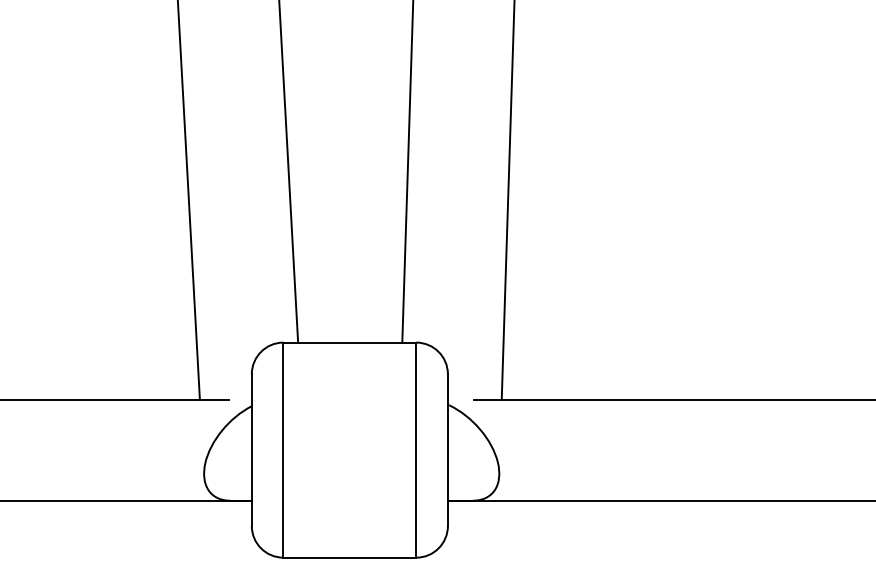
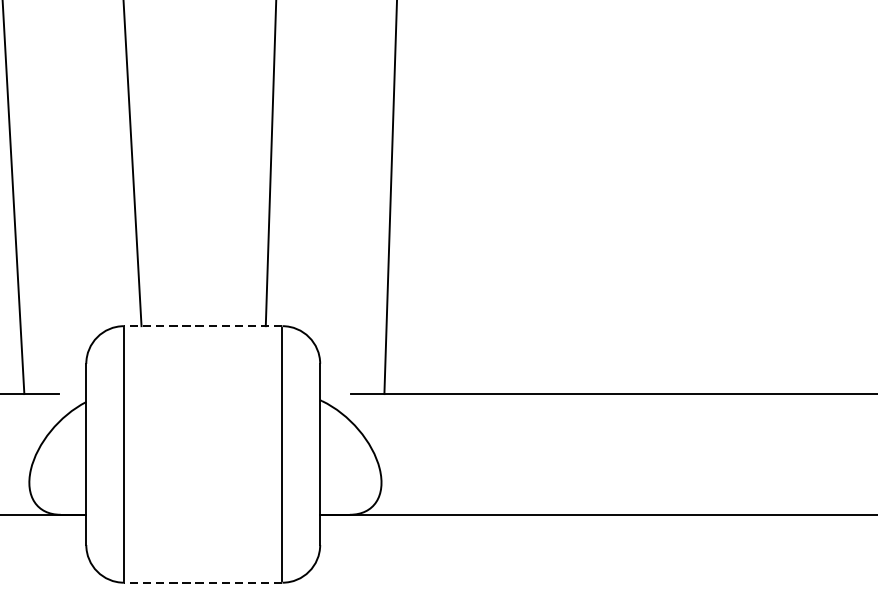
line: (349, 342) -> (202, 326), solid -> dashed
line: (349, 557) -> (202, 582), solid -> dashed

